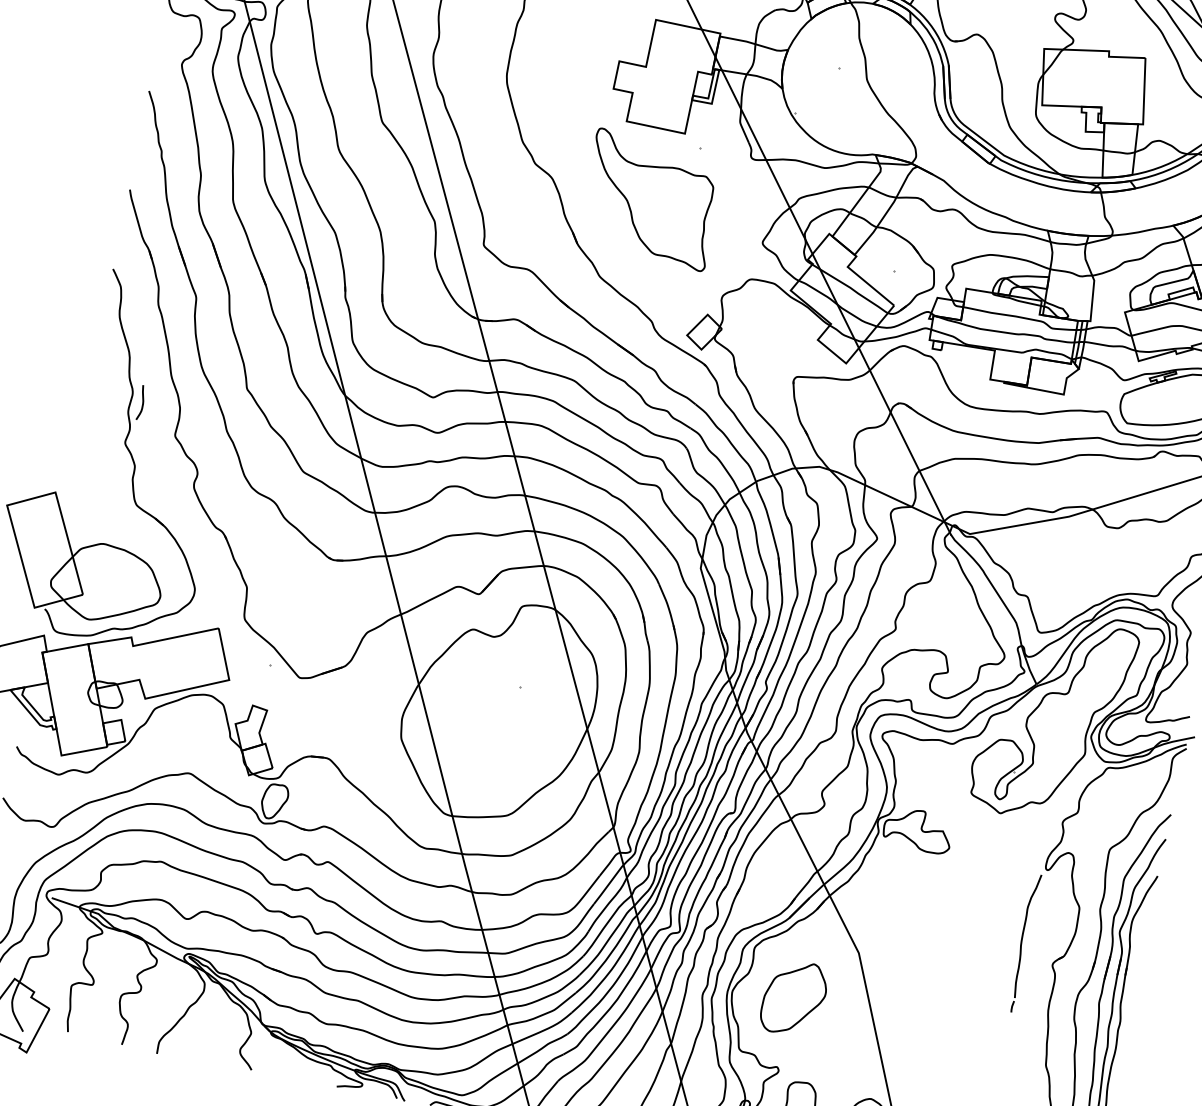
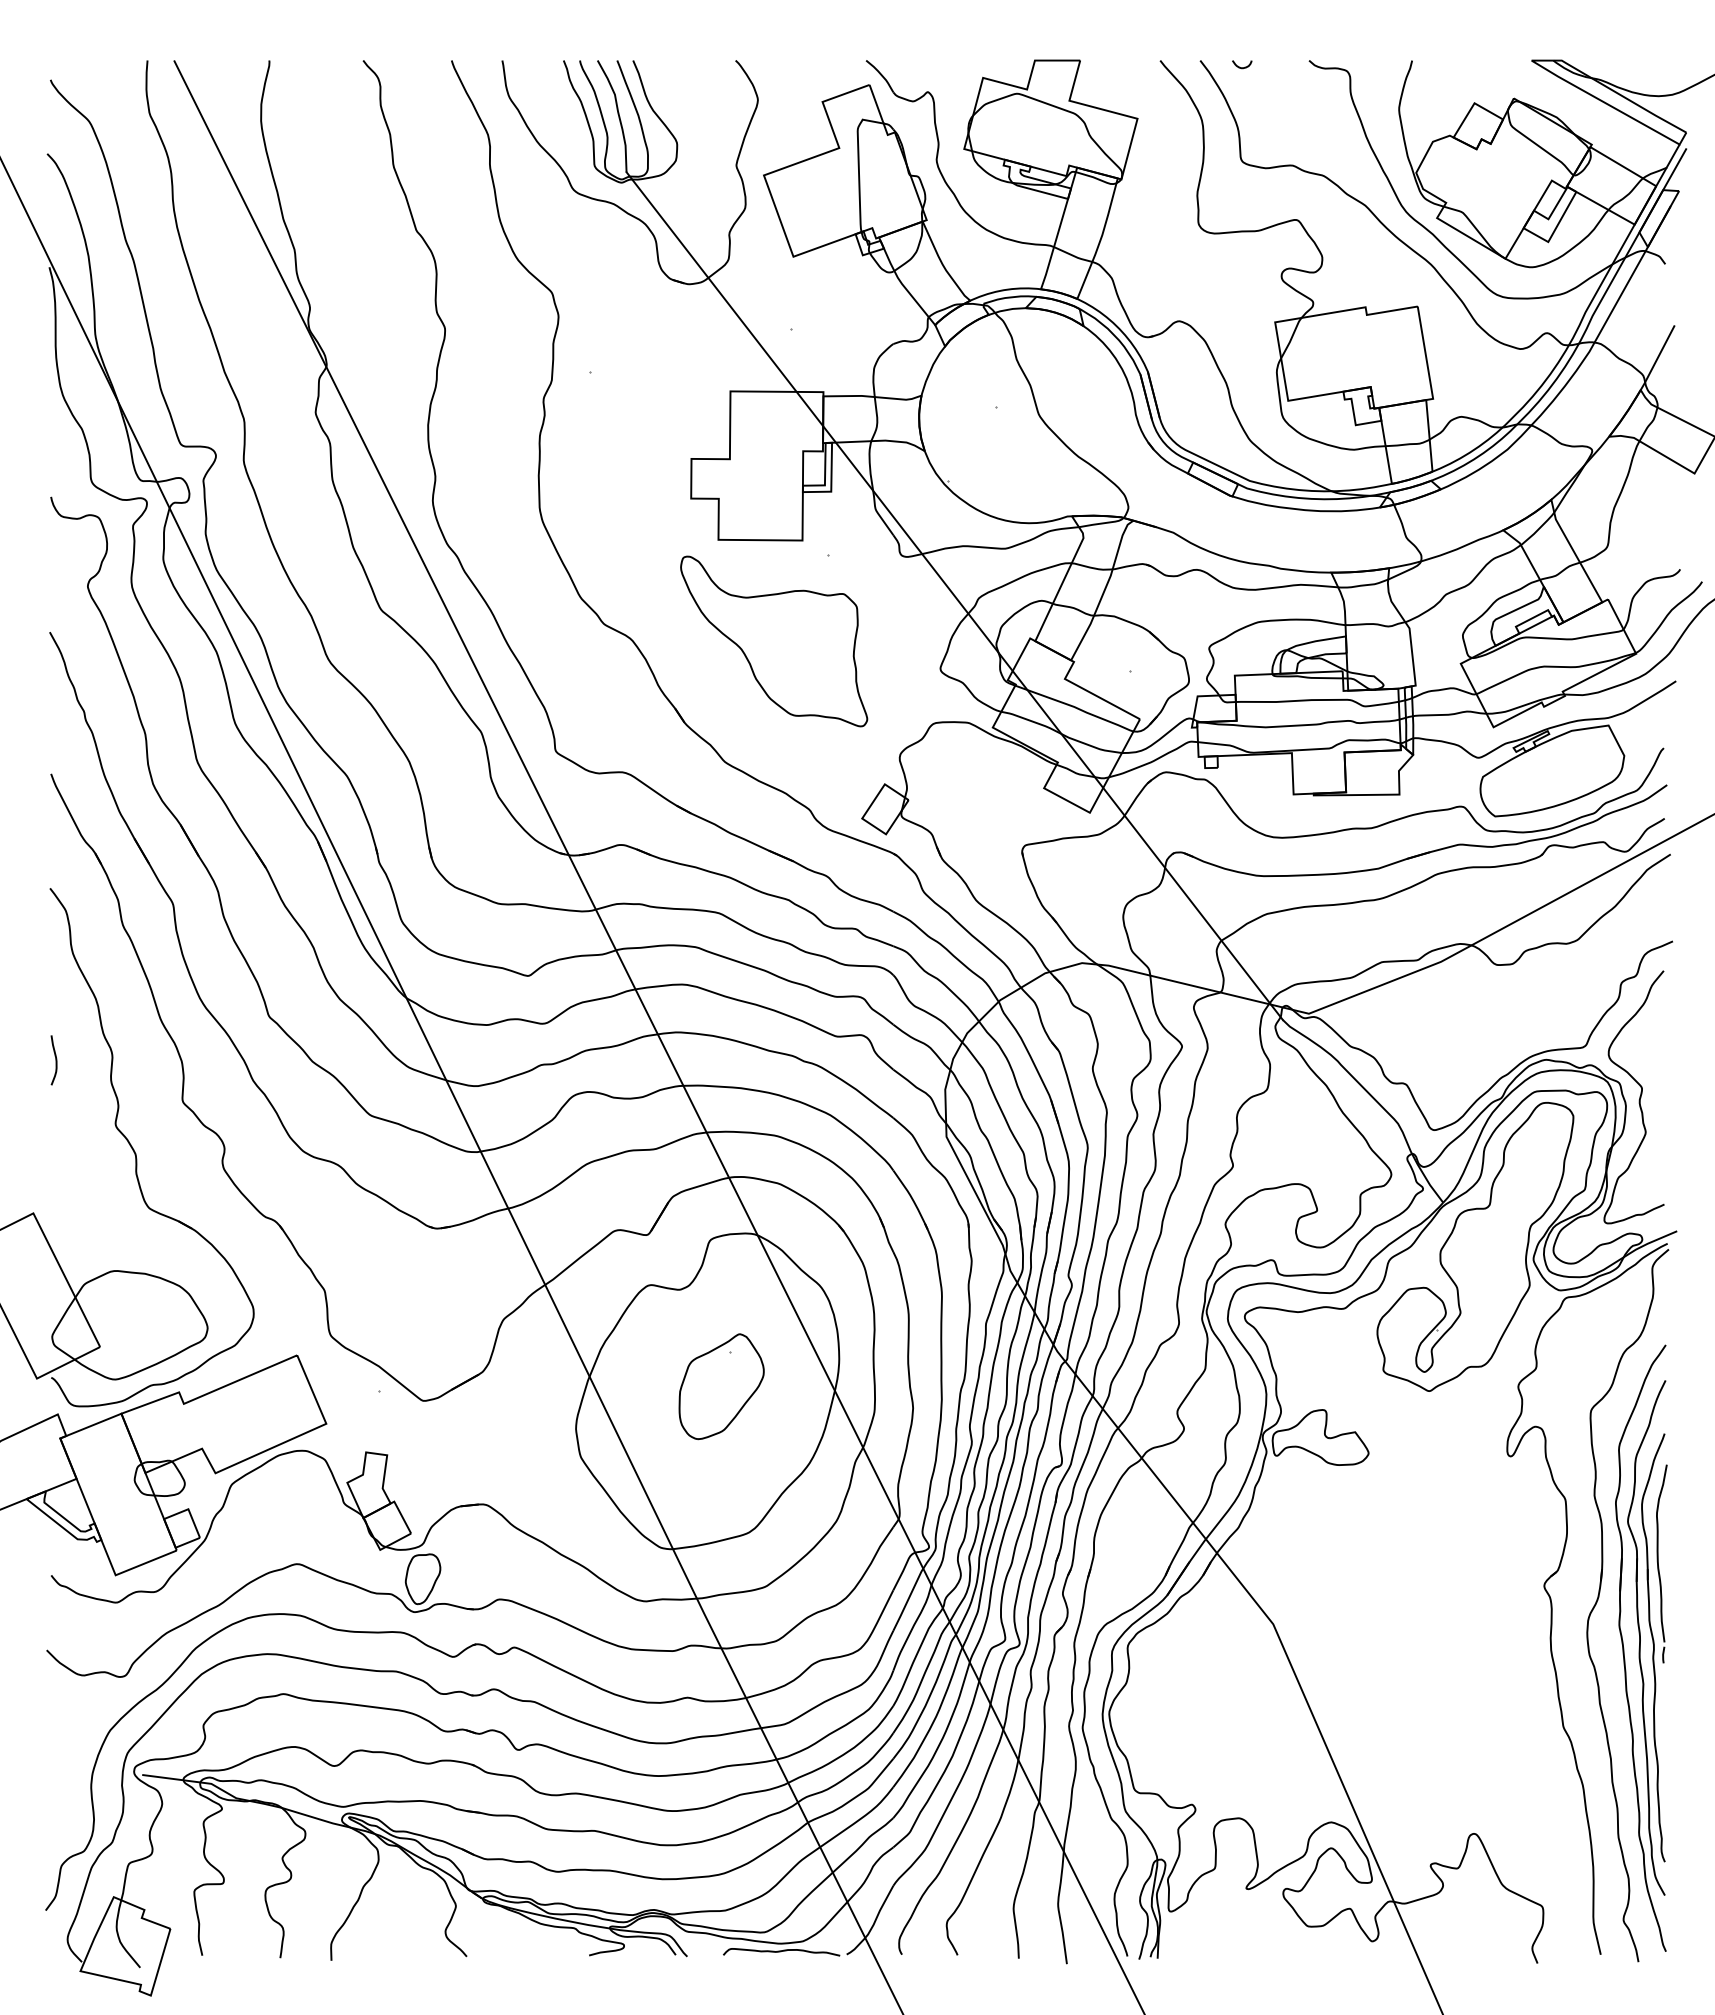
curve: (142, 403) -> (55, 1060), moved
part: (1023, 942) -> (1661, 1563), moved
part: (794, 998) -> (721, 1386), moved

